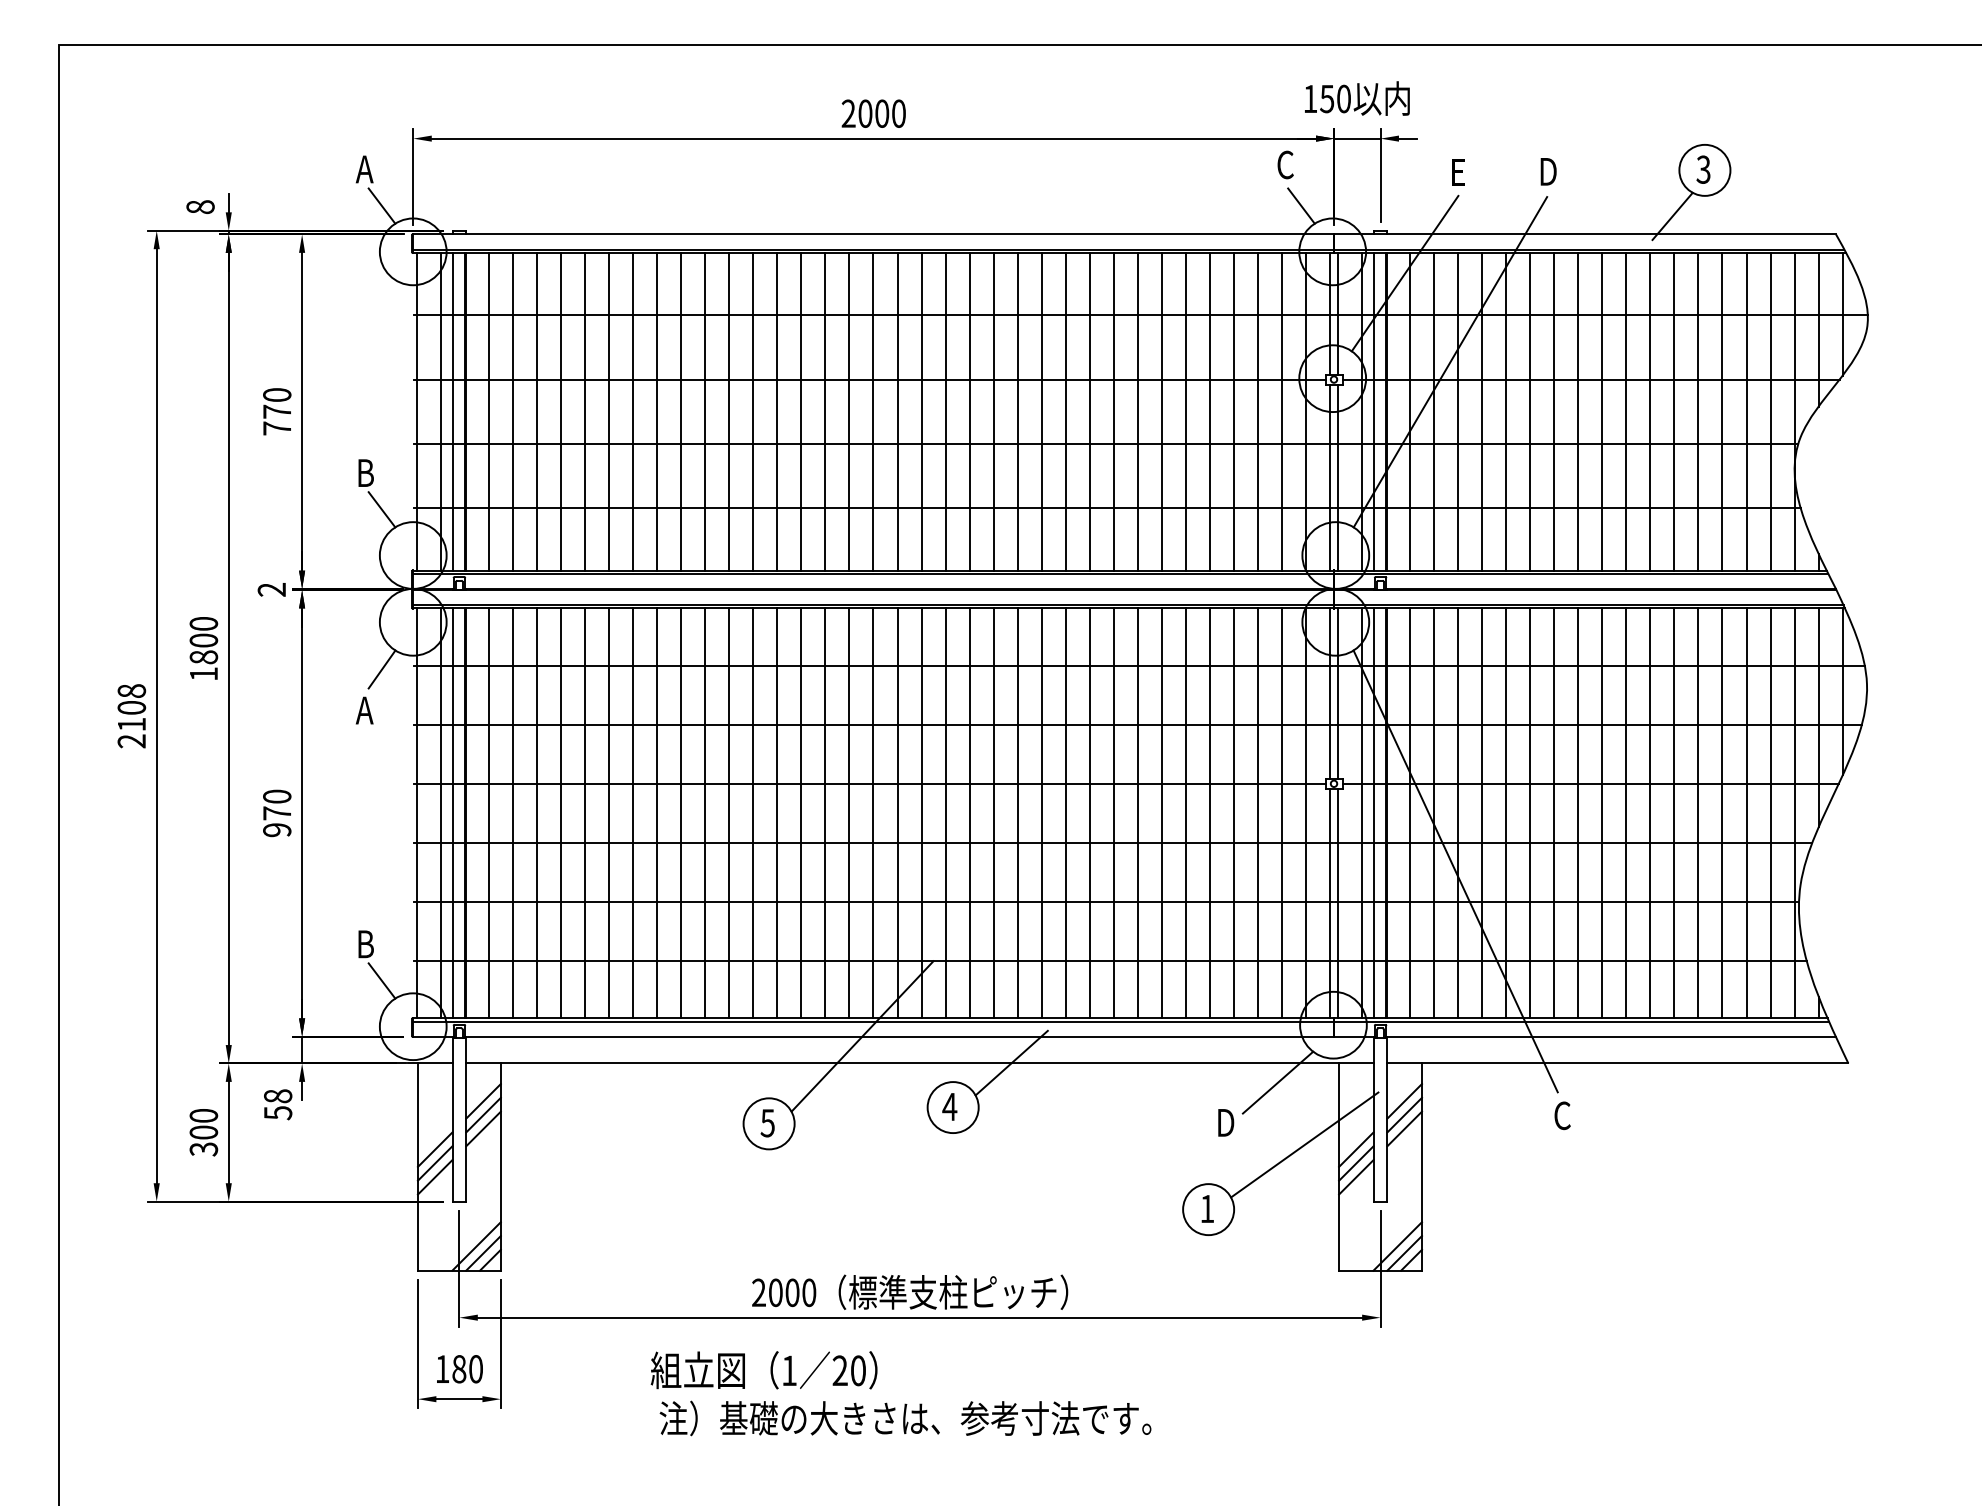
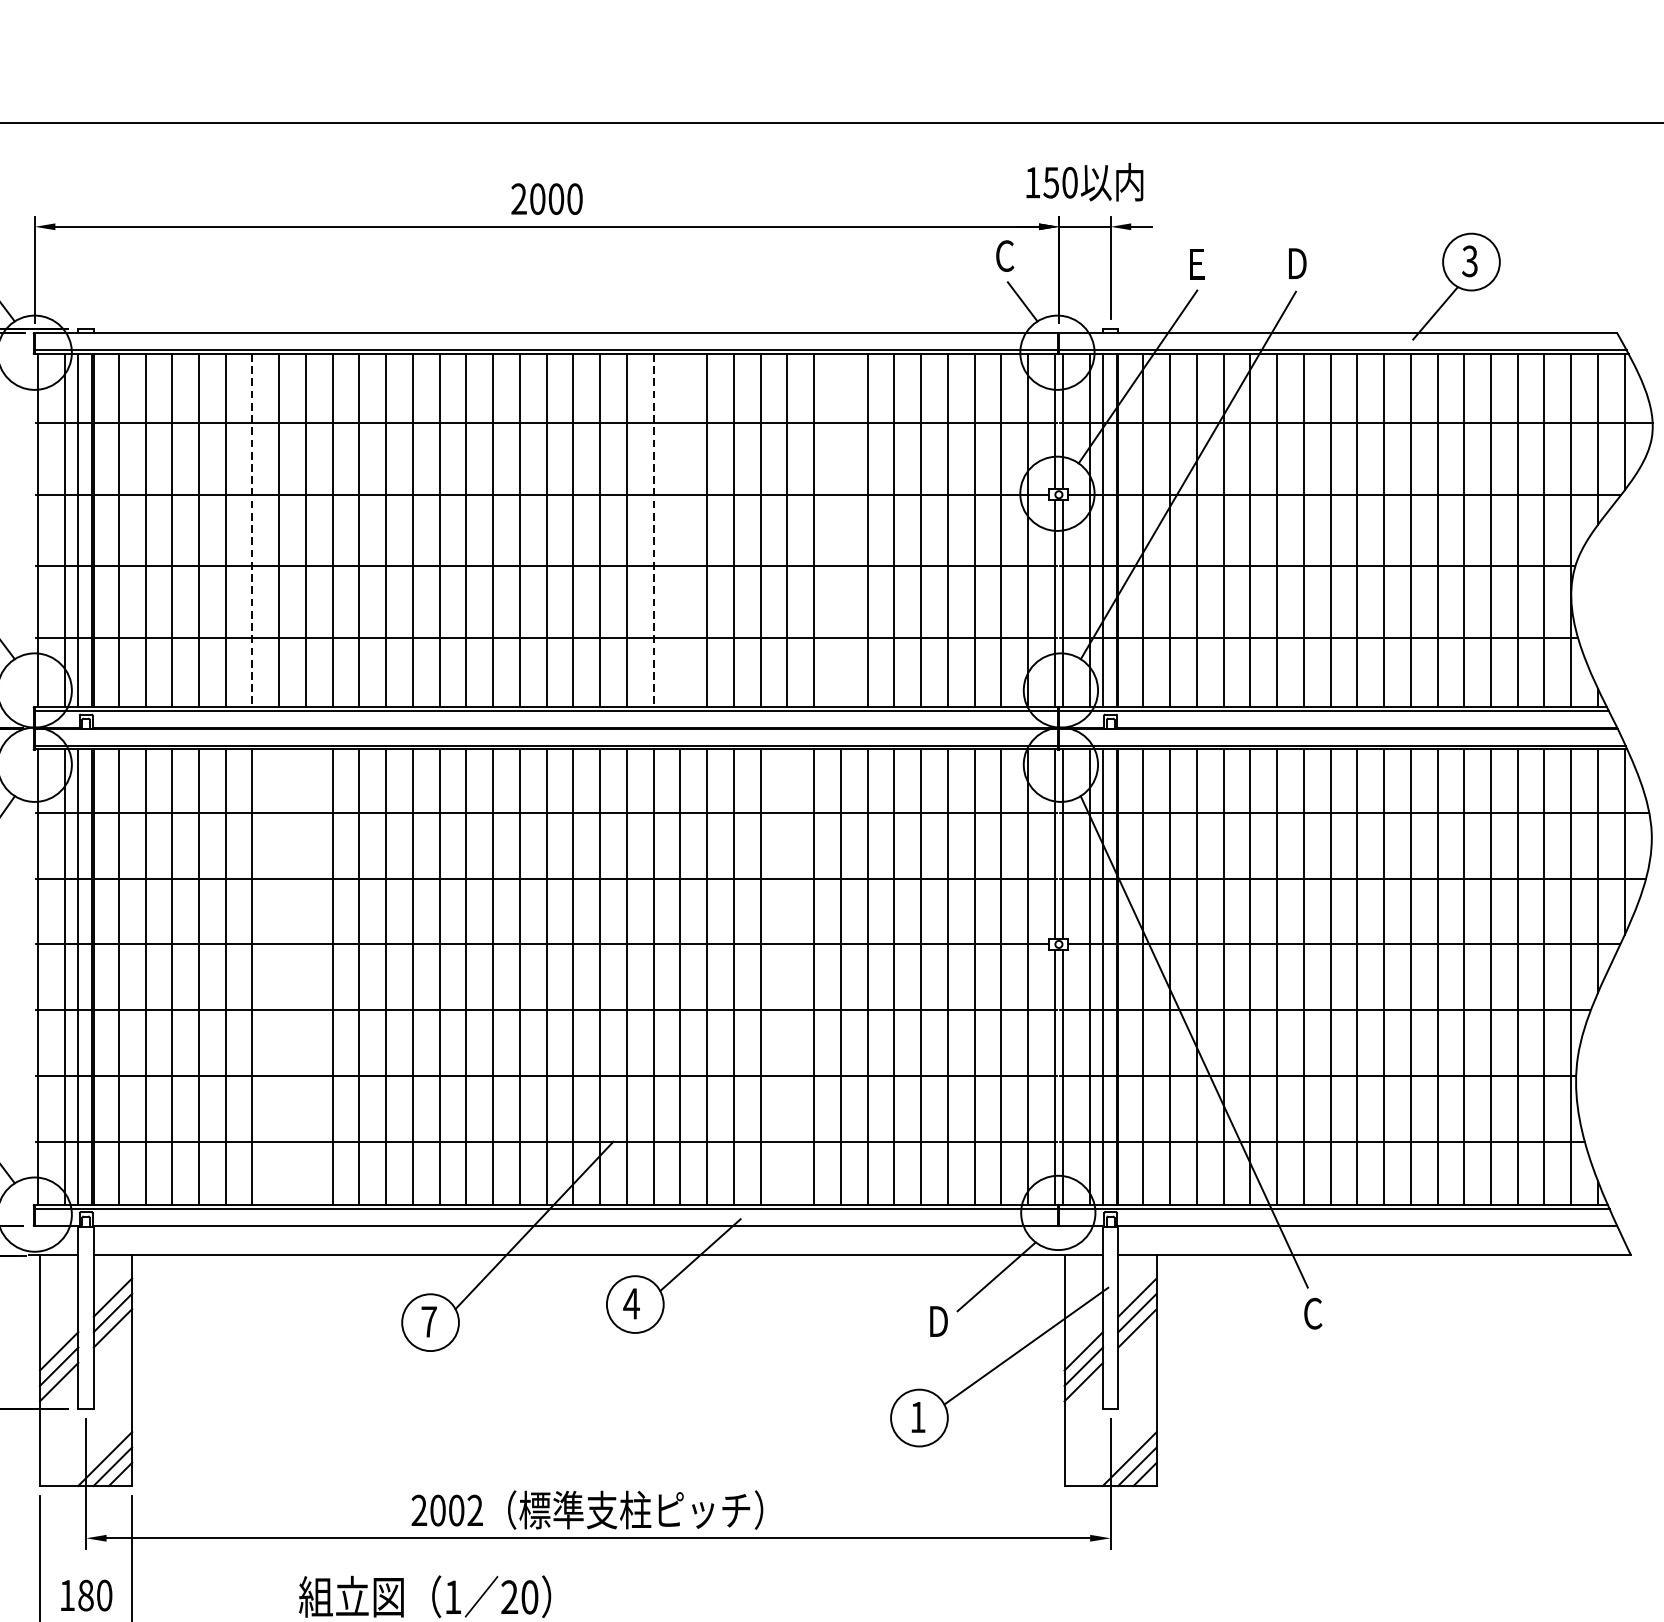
line: (608, 411) -> (251, 530), solid -> dashed
line: (969, 411) -> (653, 530), solid -> dashed
line: (993, 411) -> (680, 530), removed
line: (1137, 411) -> (840, 530), removed
line: (633, 813) -> (279, 977), removed
line: (657, 813) -> (306, 977), removed
line: (1089, 813) -> (786, 977), removed
text: (767, 1123) -> (428, 1322), 5 -> 7
text: (809, 1292) -> (475, 1510), 2000 -> 2002

